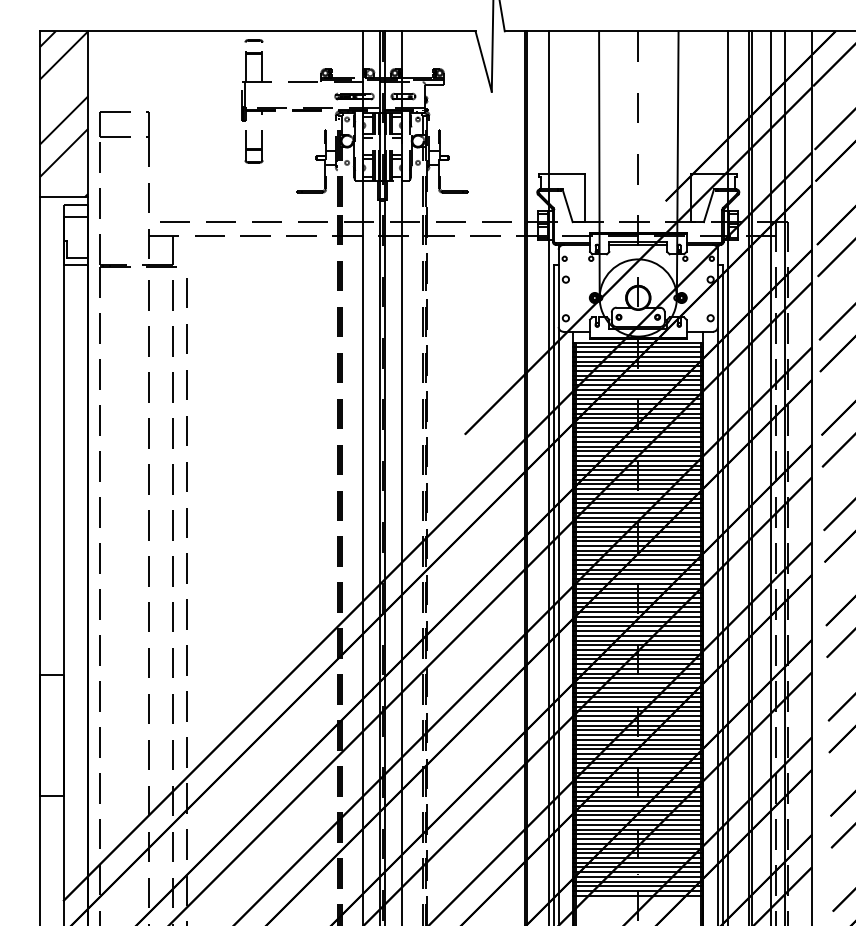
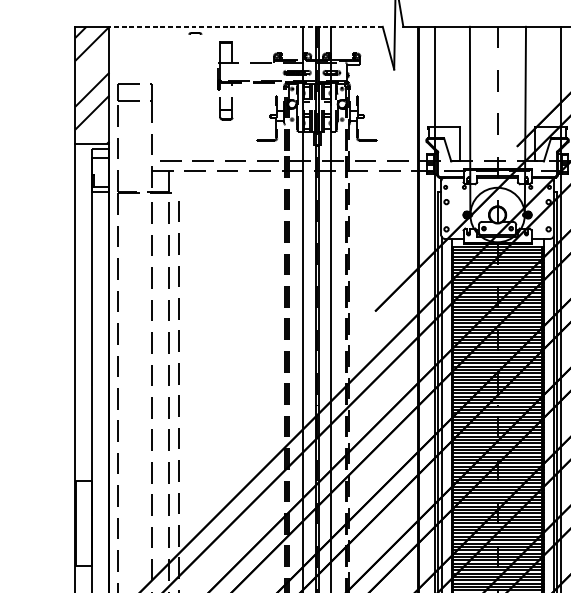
line: (281, 31) -> (245, 26), solid -> dashed
line: (253, 40) -> (194, 33), moved

